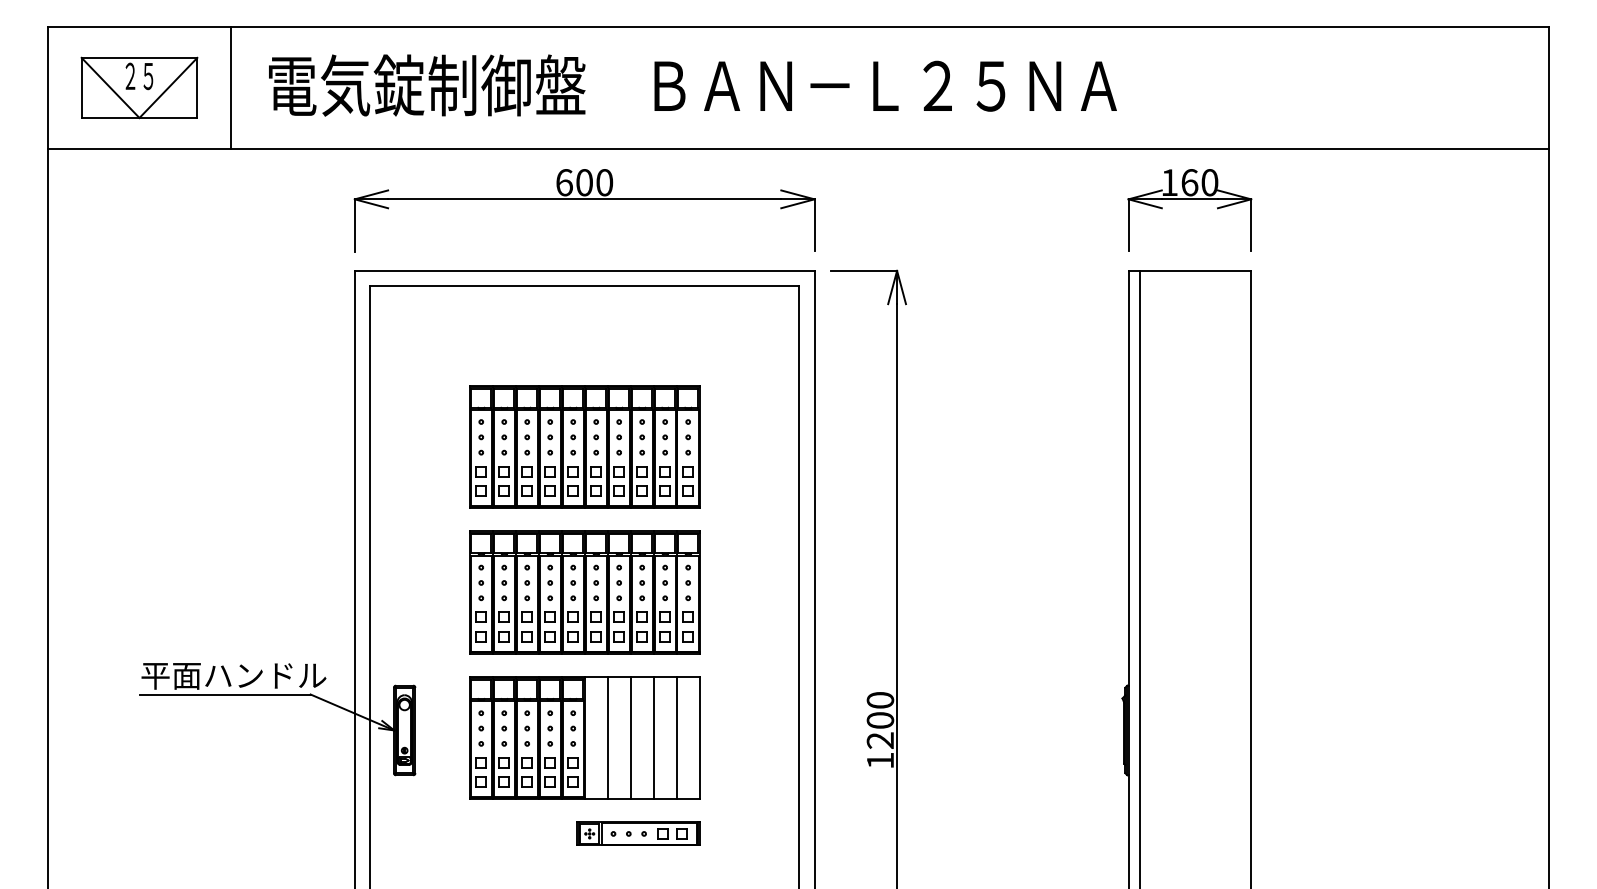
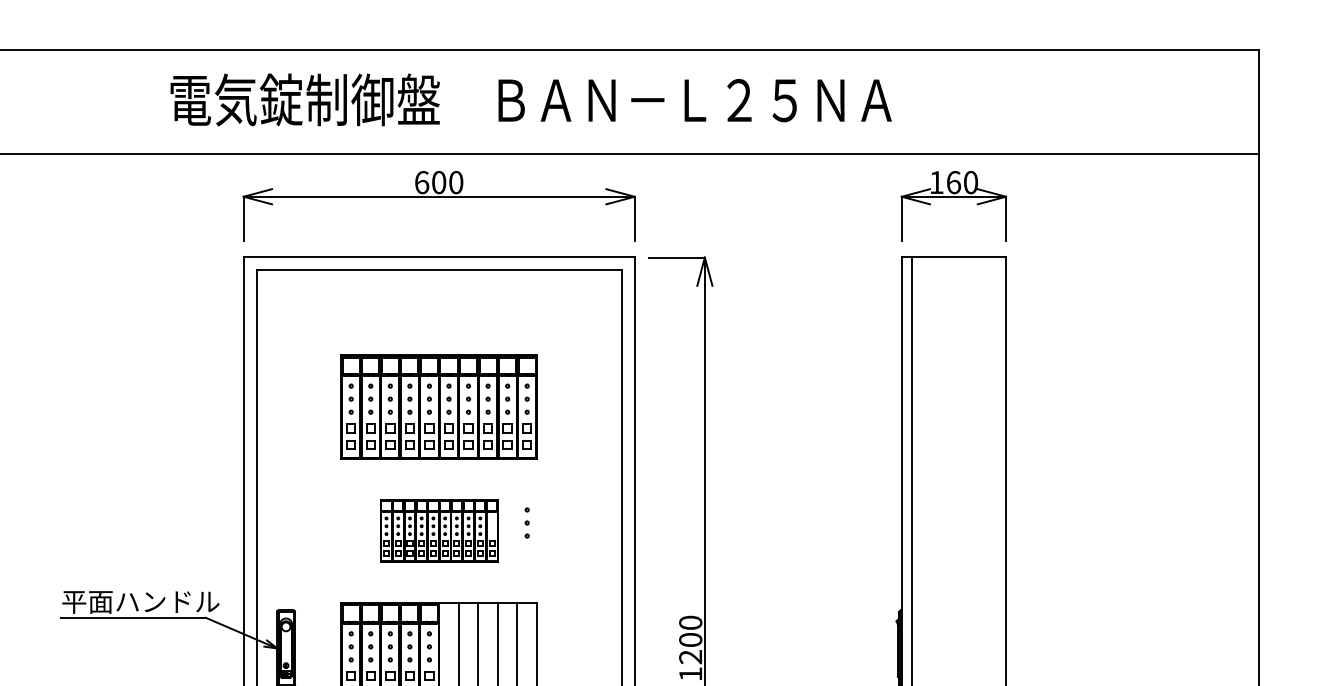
part: (139, 87) -> (60, 101), removed
line: (231, 87) -> (138, 101), removed
part: (584, 592) -> (439, 531), size x0.6

